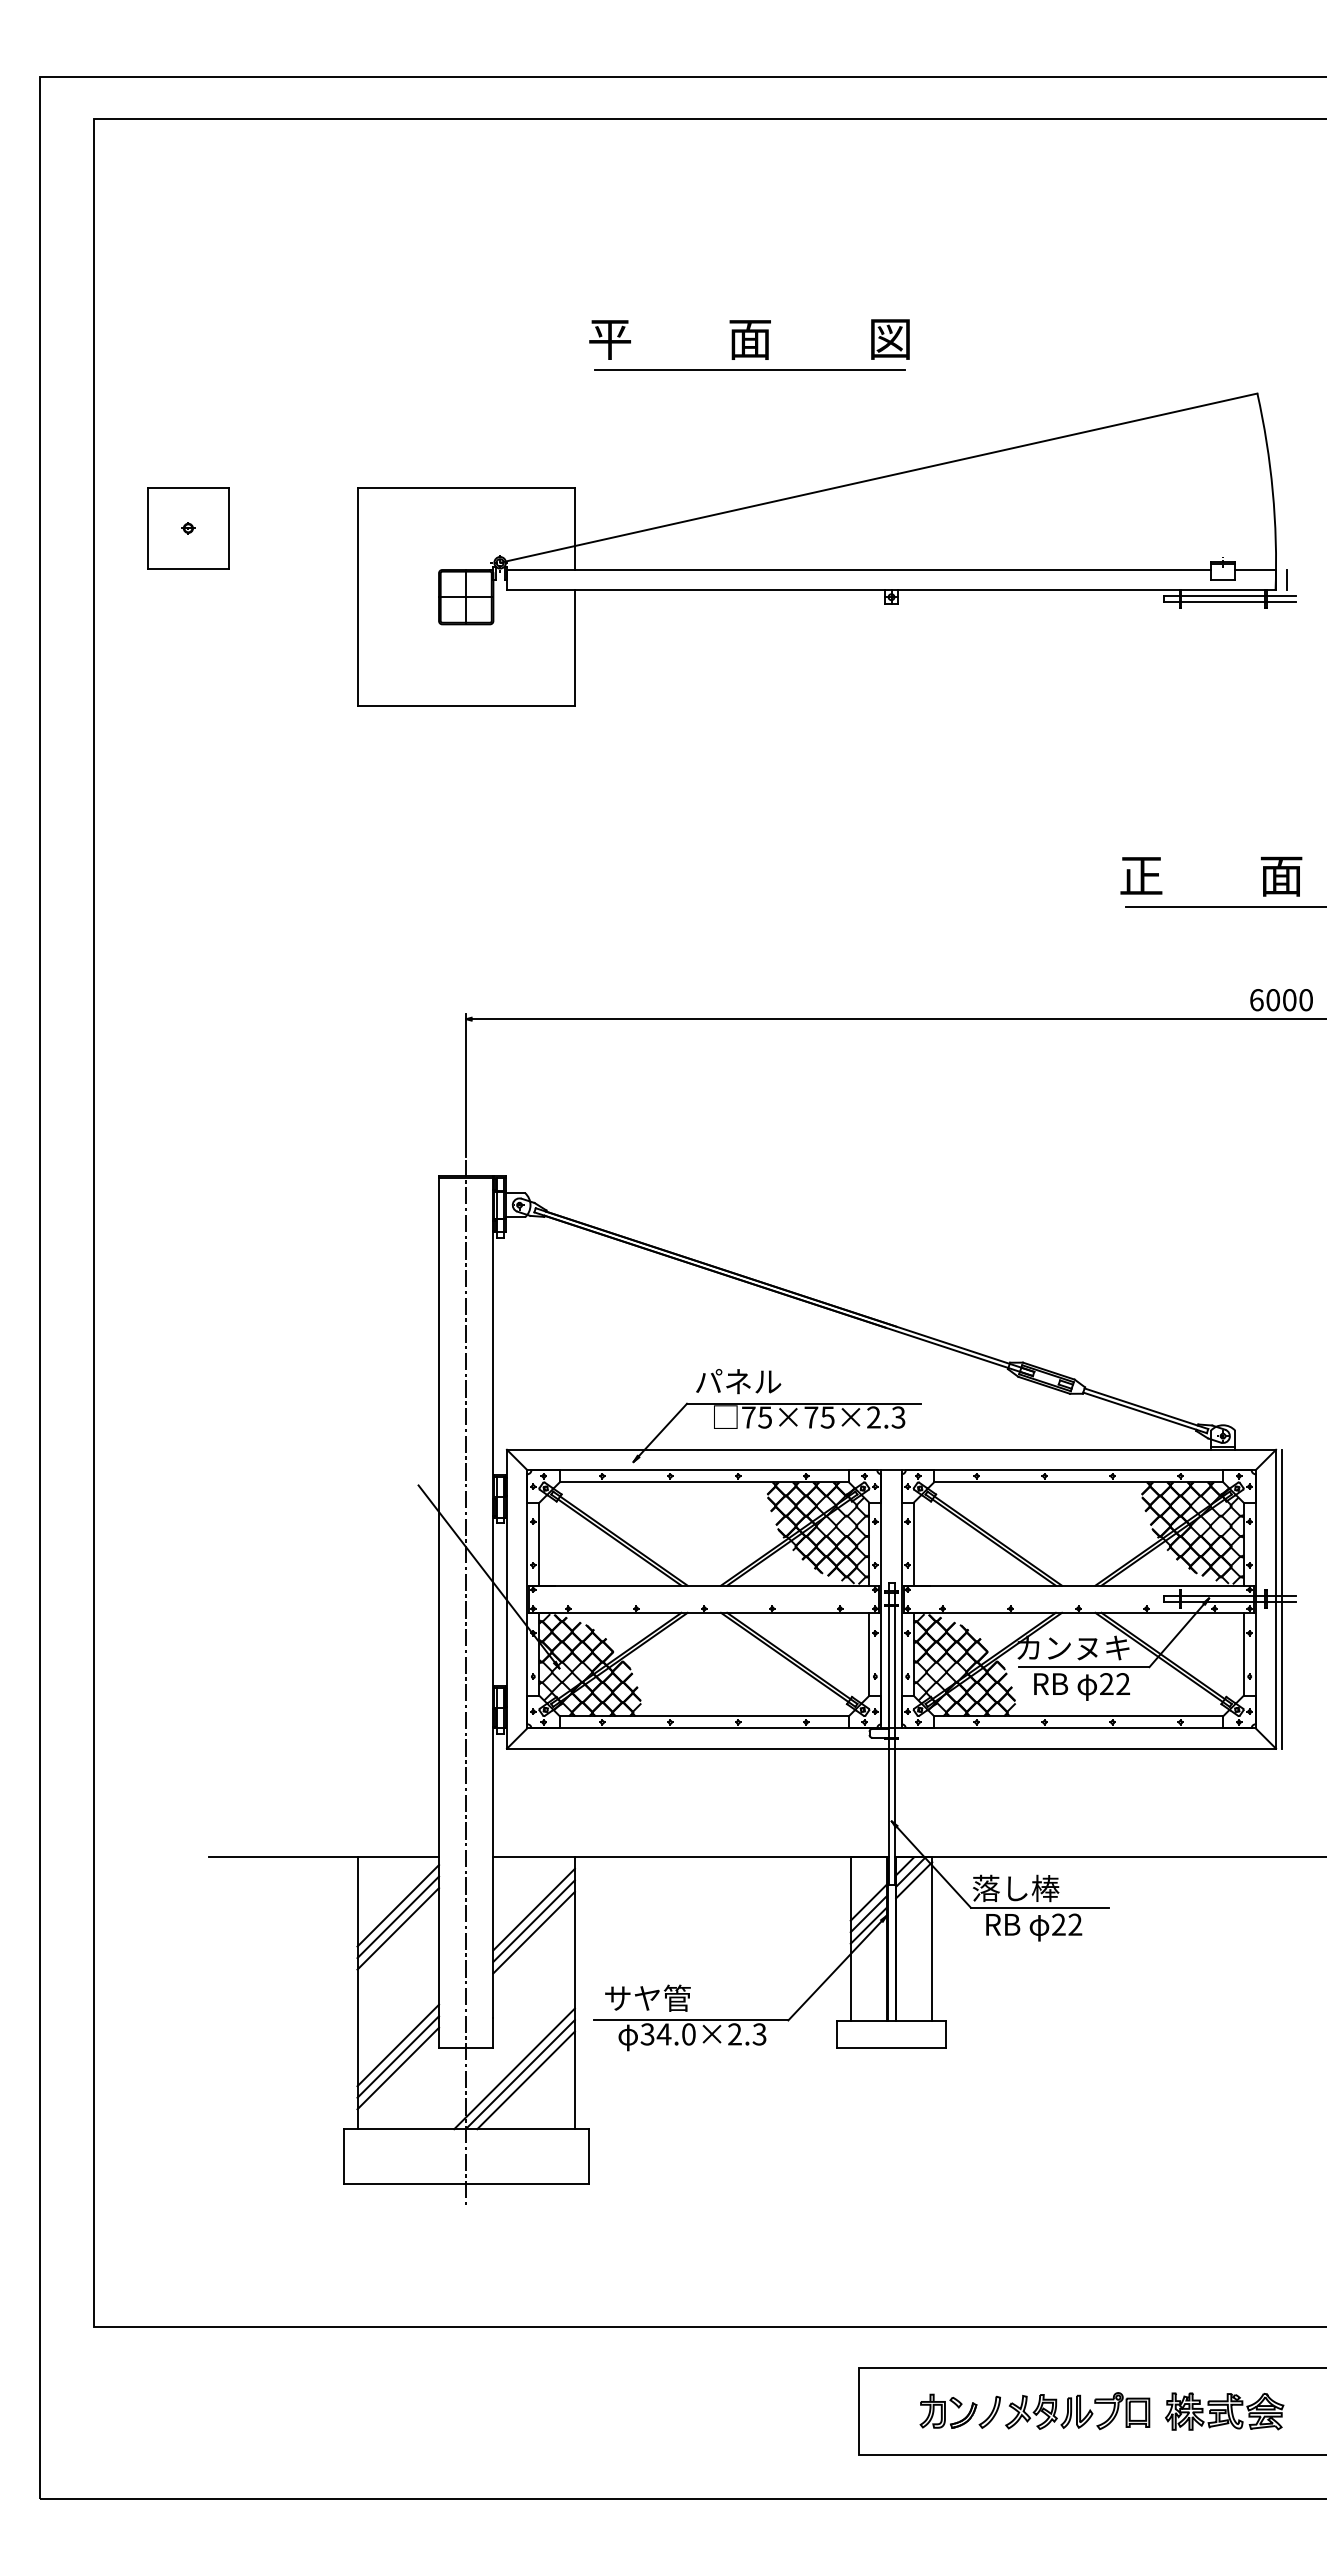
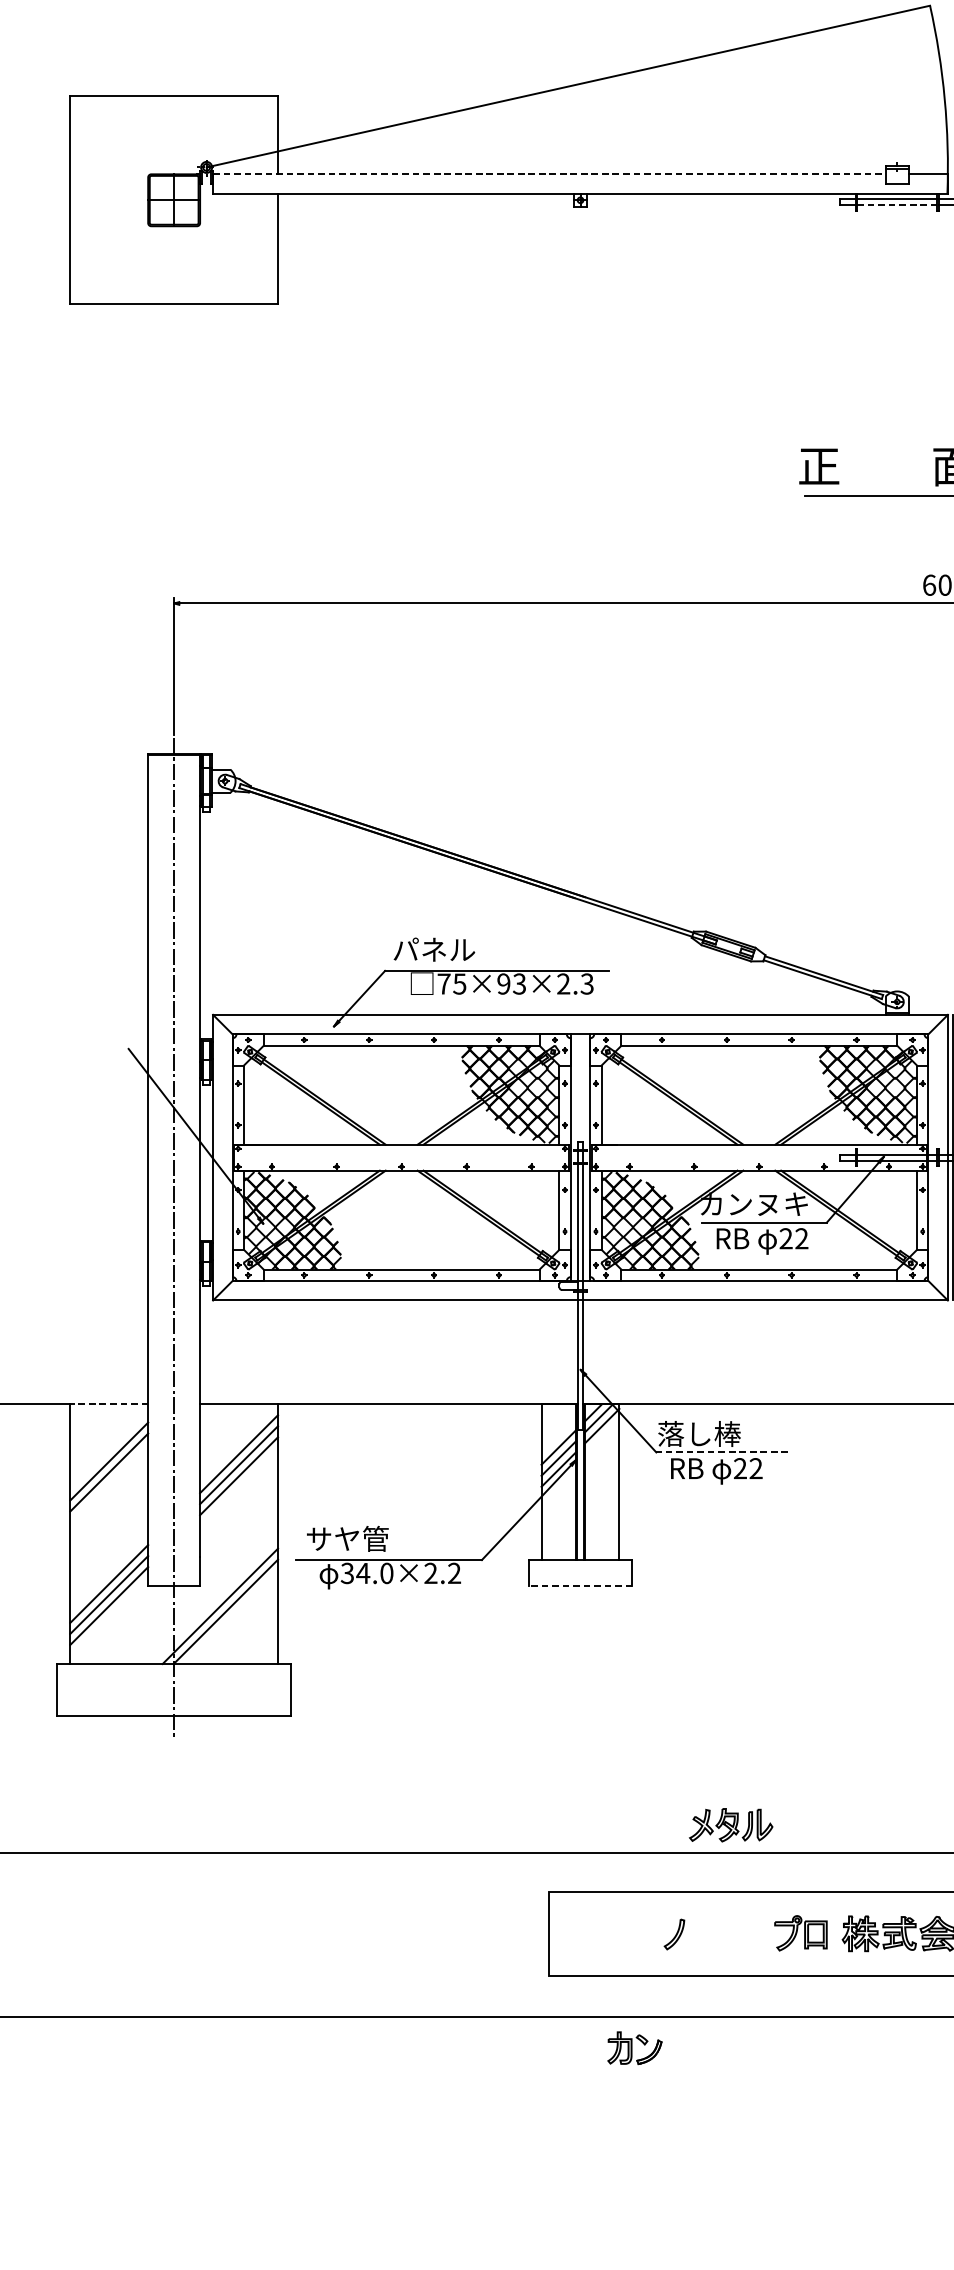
line: (858, 570) -> (548, 174), solid -> dashed
line: (1223, 602) -> (897, 205), solid -> dashed
text: (819, 1417) -> (511, 984), 75×75×2.3 -> 75×93×2.3
line: (398, 1857) -> (109, 1404), solid -> dashed
line: (398, 1905) -> (109, 1450), removed
line: (1039, 1907) -> (721, 1452), solid -> dashed
text: (759, 2034) -> (454, 1573), 34.0×2.3 -> 34.0×2.2
line: (891, 2047) -> (580, 1585), solid -> dashed
line: (525, 2080) -> (230, 1617), removed
part: (948, 2410) -> (634, 2047), moved
part: (1049, 2411) -> (731, 1824), moved

